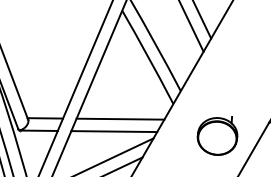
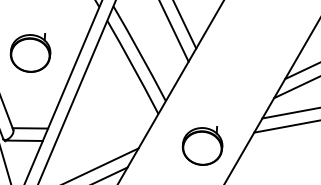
part: (45, 42) -> (30, 52), added
line: (120, 118) -> (105, 128), removed
line: (114, 131) -> (99, 141), removed

